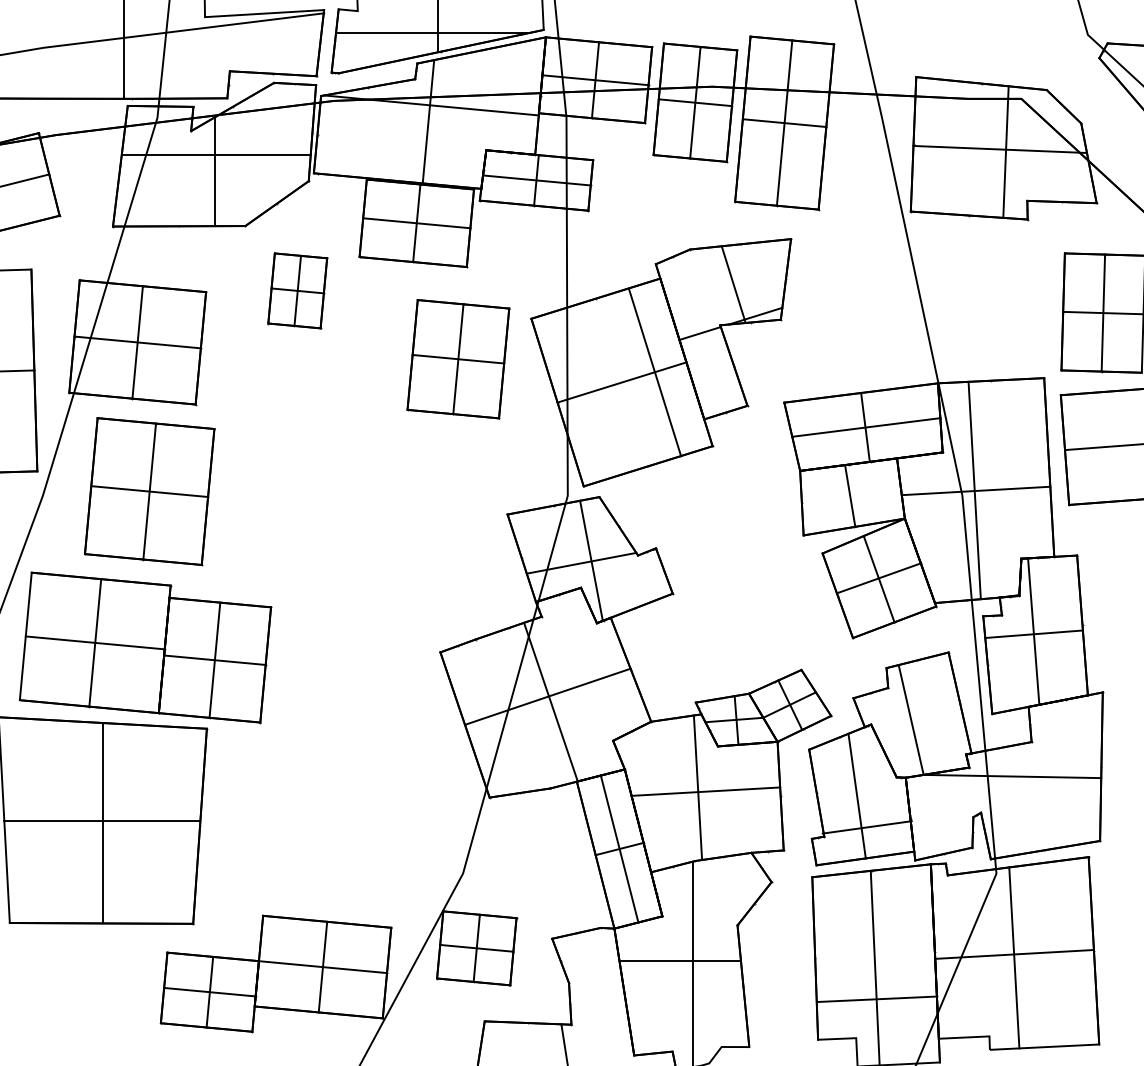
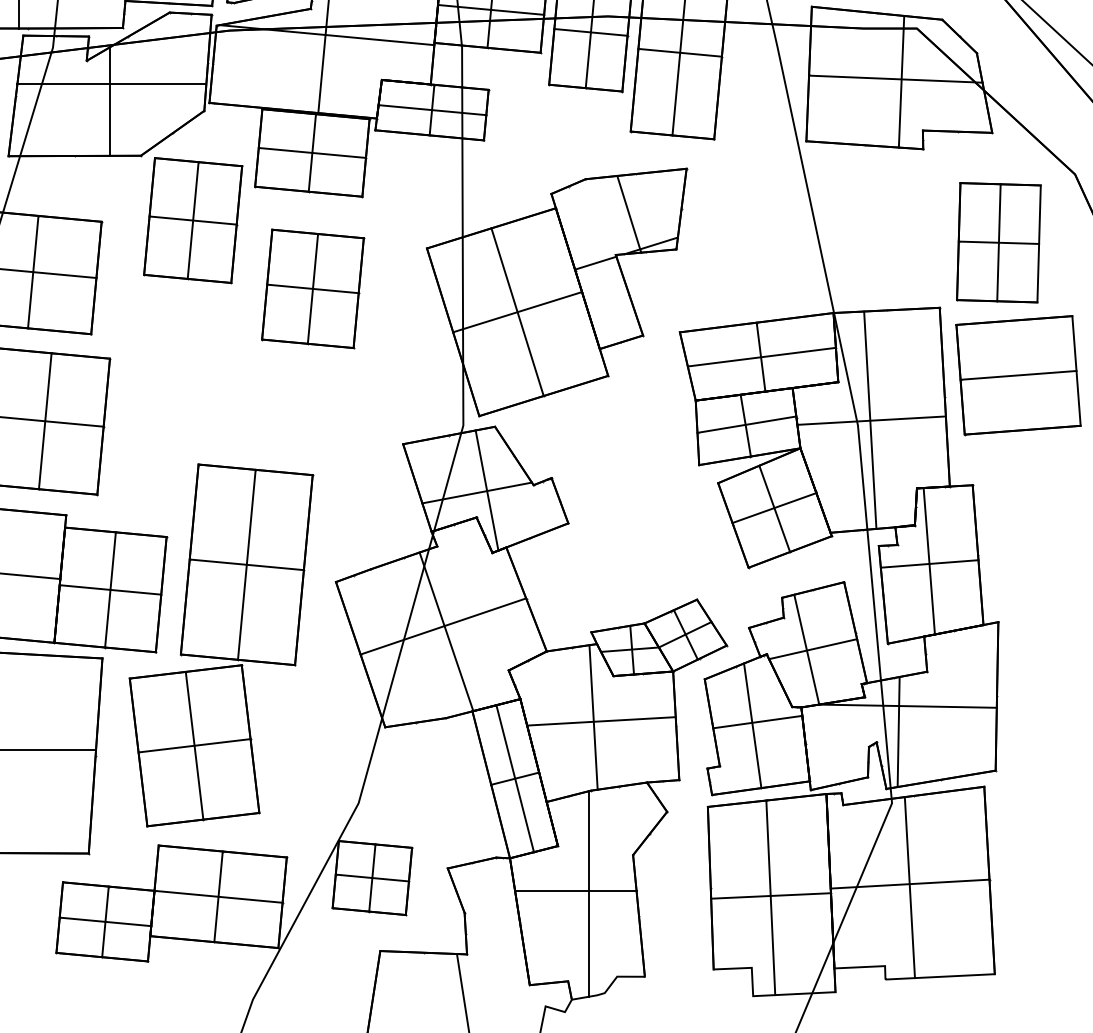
part: (297, 290) -> (193, 220), size x1.67
part: (458, 359) -> (313, 289), moved
line: (654, 372) -> (517, 312), moved
line: (850, 494) -> (746, 424), added
part: (325, 715) -> (221, 645), added
line: (917, 719) -> (813, 649), added
line: (1003, 802) -> (899, 732), added
line: (866, 827) -> (757, 722), moved
line: (877, 999) -> (771, 896), moved

